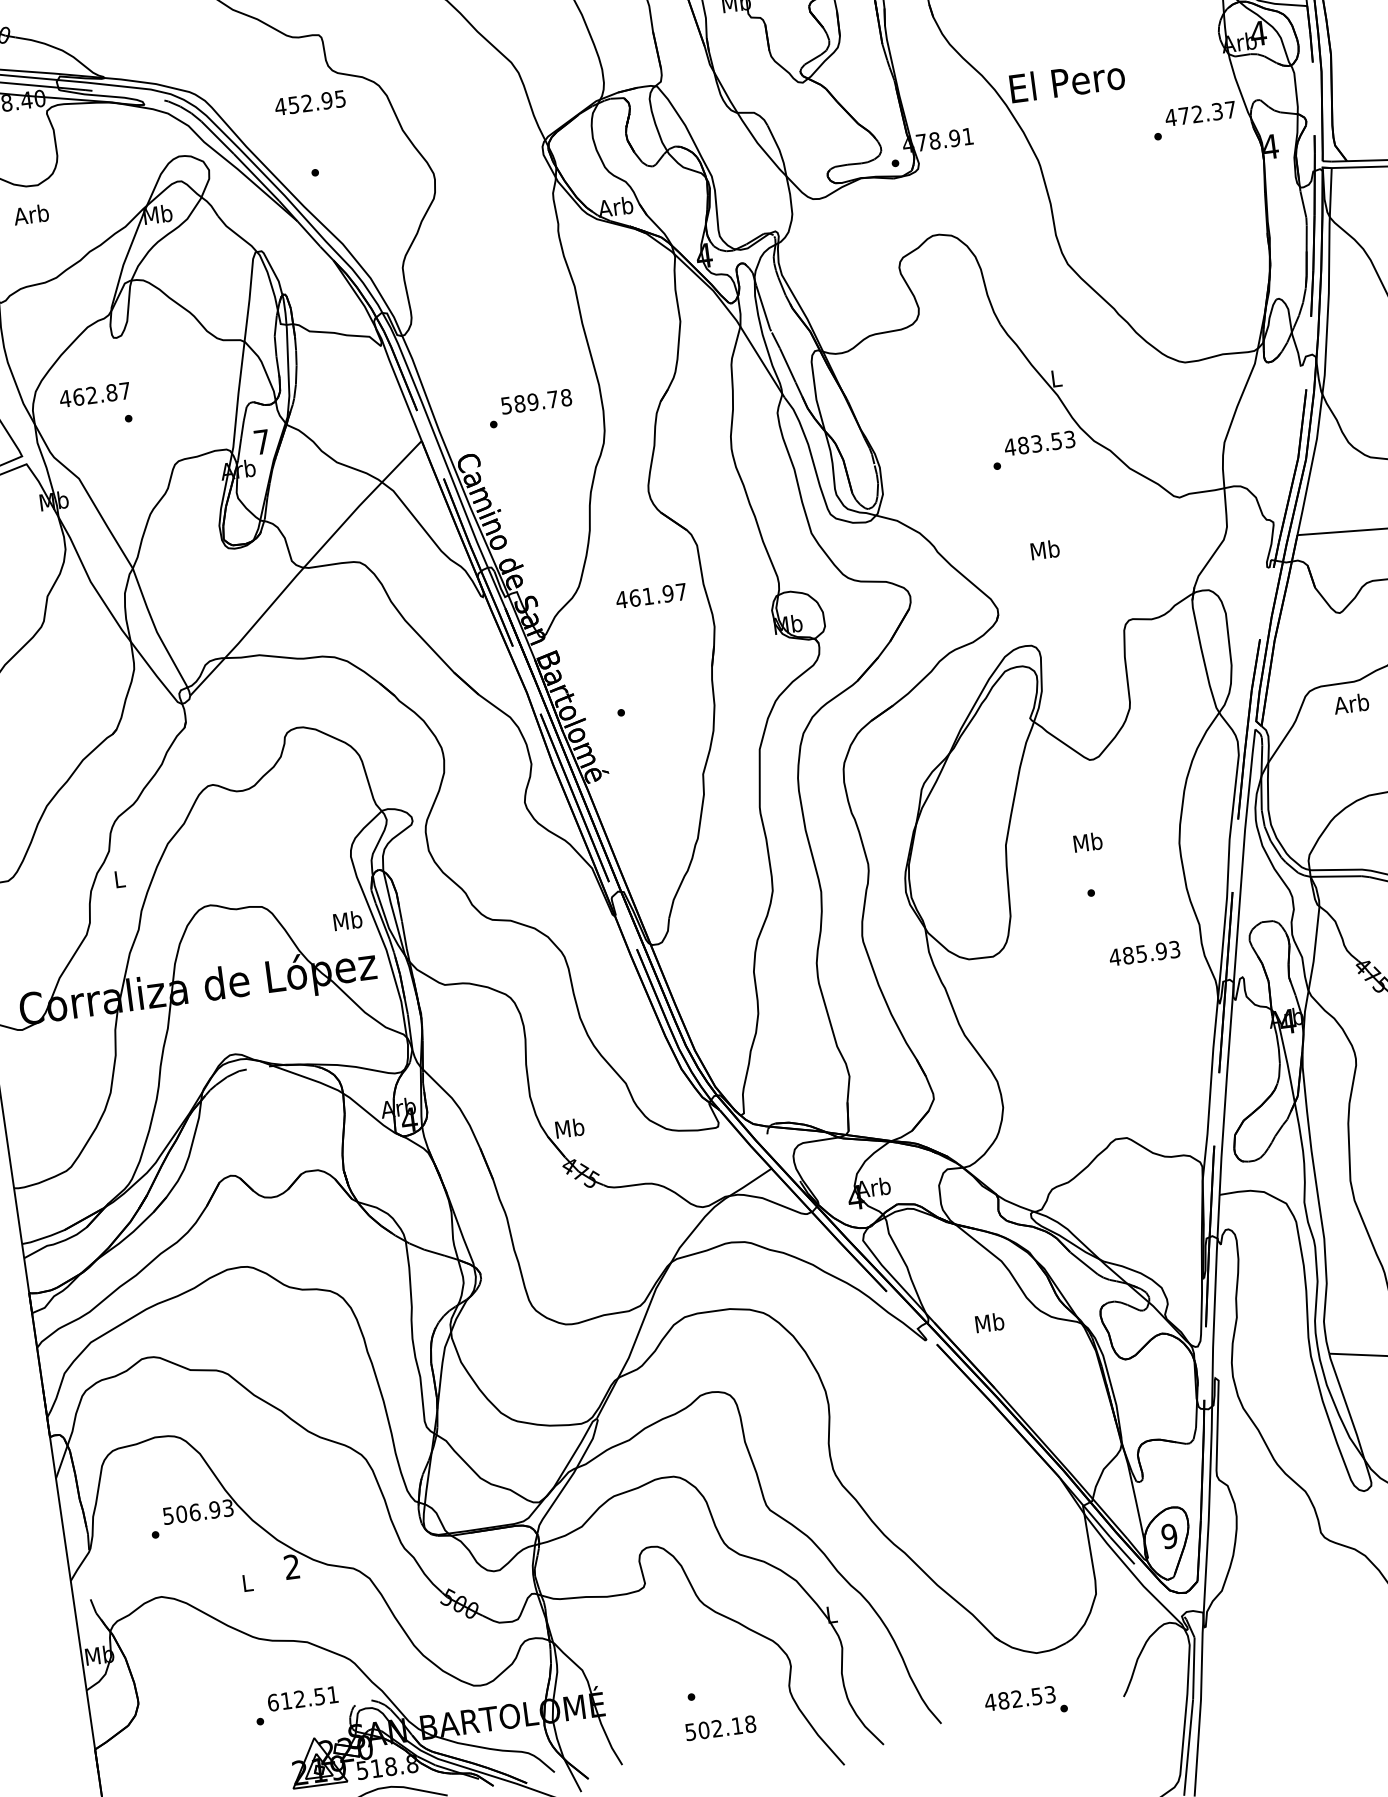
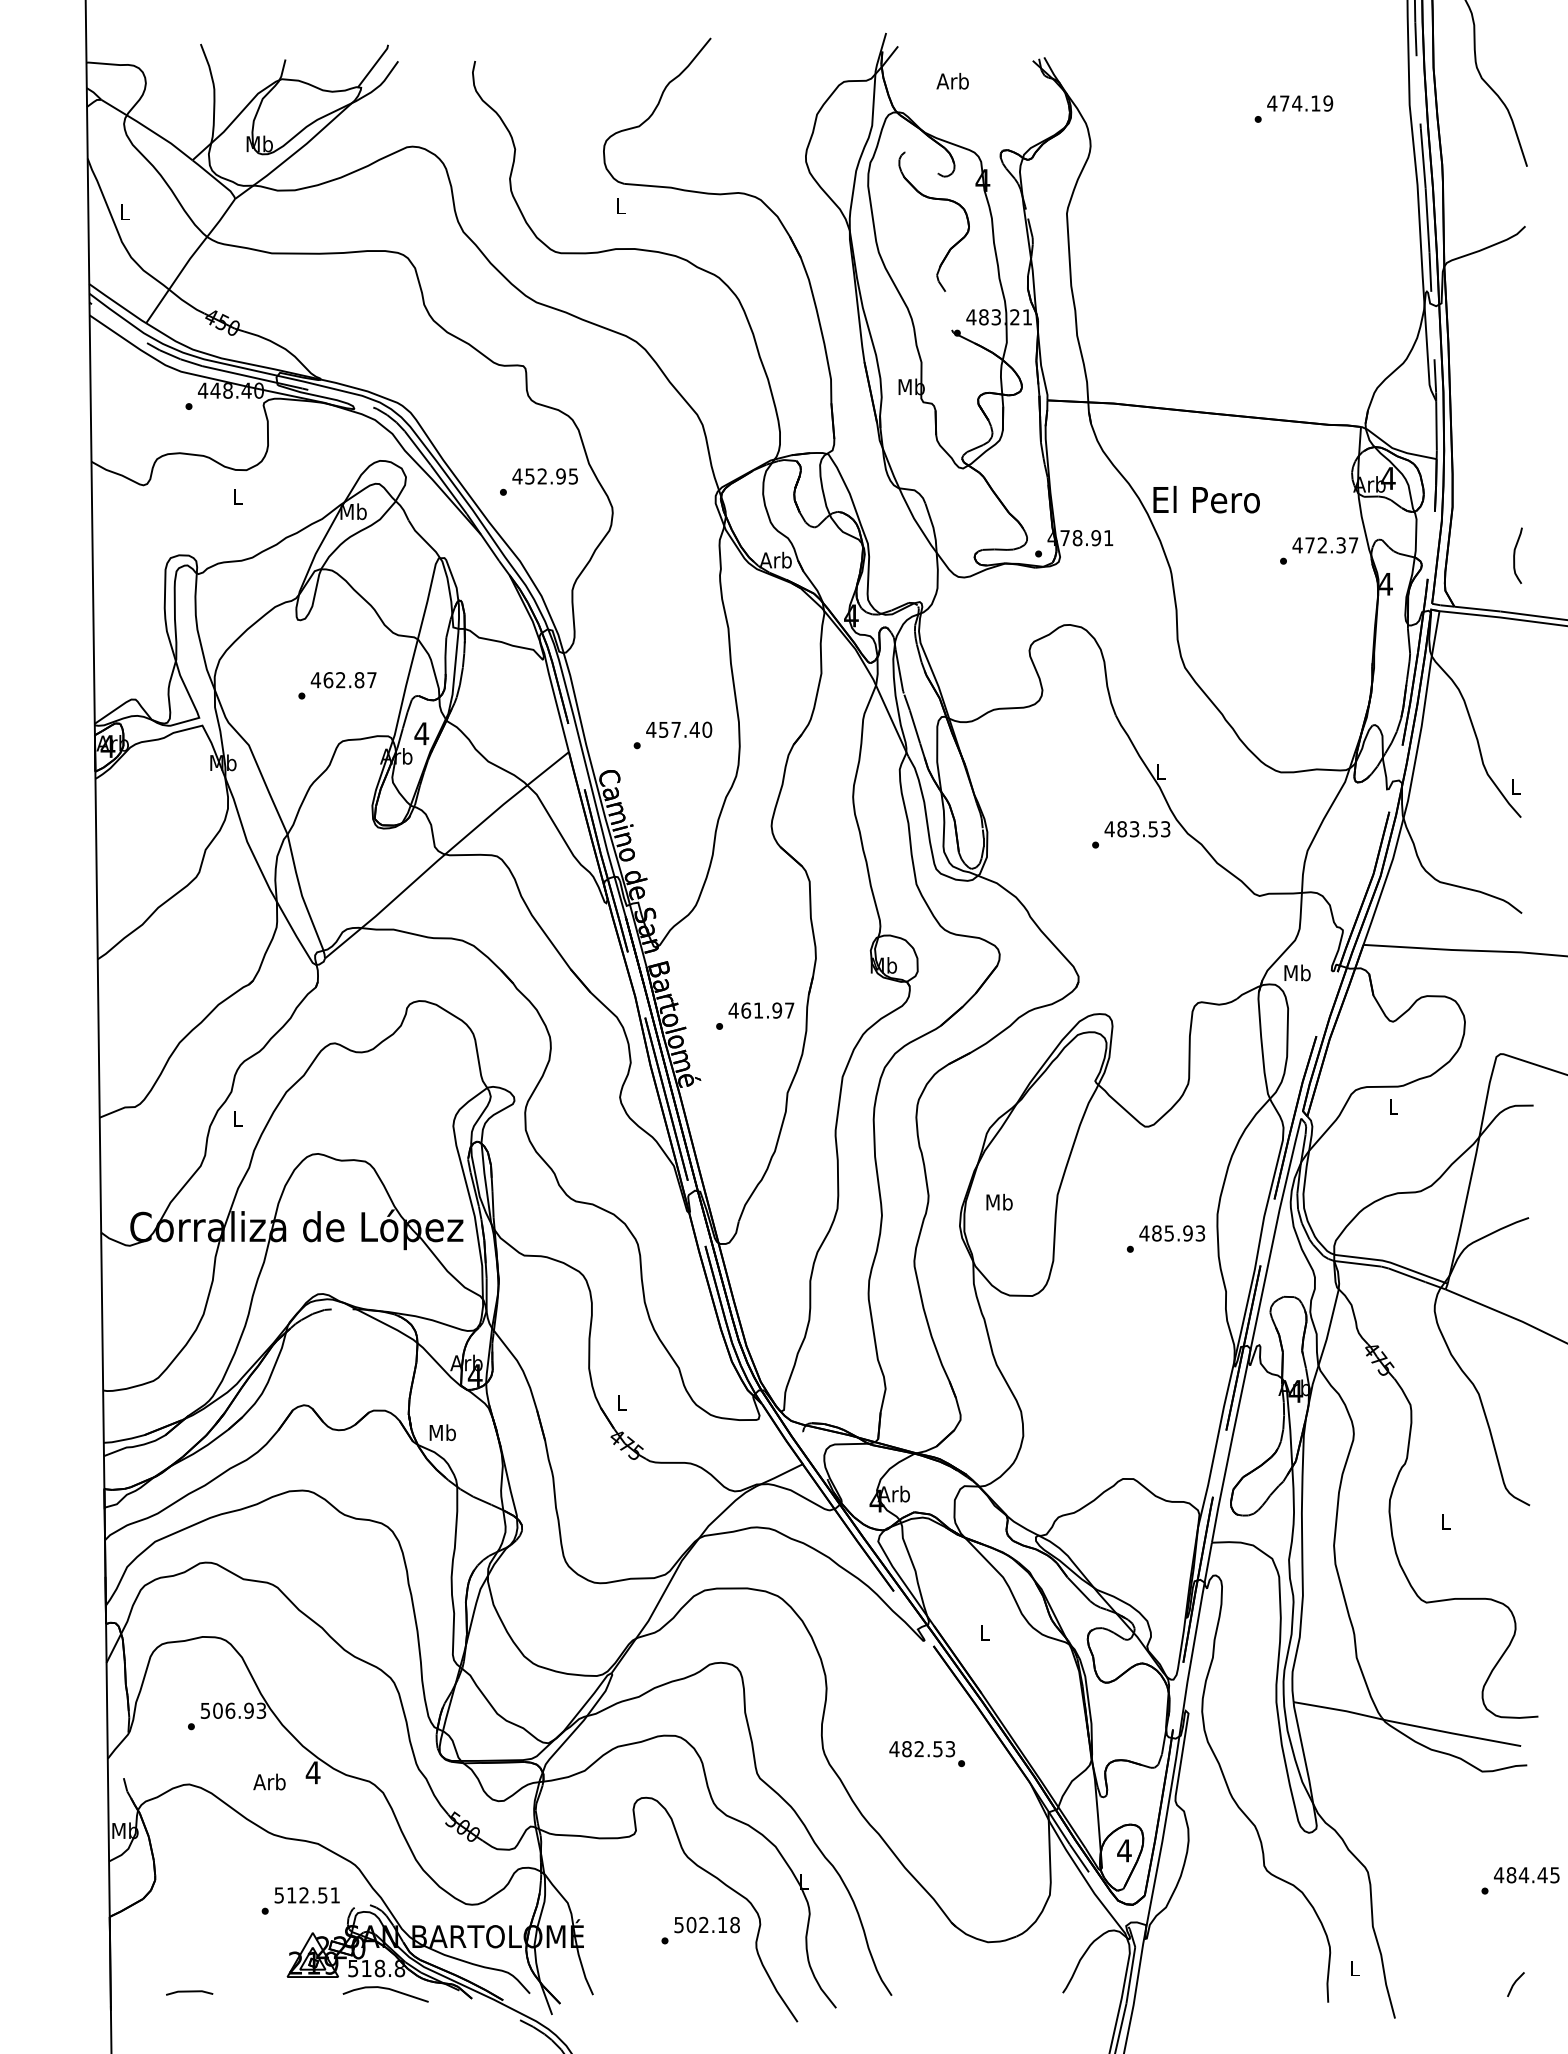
text: (309, 103) -> (544, 476), moved
text: (30, 214) -> (236, 496), Arb -> L
text: (94, 395) -> (343, 680), moved
text: (536, 401) -> (679, 729), 589.78 -> 457.40
text: (261, 441) -> (421, 733), 7 -> 4
text: (1045, 549) -> (1297, 972), moved
text: (651, 595) -> (761, 1010), moved
text: (1351, 703) -> (1392, 1106), Arb -> L
text: (1087, 841) -> (999, 1201), moved
text: (347, 920) -> (442, 1432), moved
text: (1143, 953) -> (1171, 1233), moved
text: (570, 1128) -> (622, 1402), Mb -> L
text: (989, 1322) -> (984, 1632), Mb -> L
text: (1169, 1535) -> (1124, 1850), 9 -> 4
text: (291, 1566) -> (312, 1772), 2 -> 4
text: (246, 1582) -> (269, 1781), L -> Arb
text: (273, 1702) -> (279, 1895), 612.51 -> 512.51
text: (1026, 1703) -> (927, 1754), moved
text: (719, 1727) -> (706, 1924), moved

